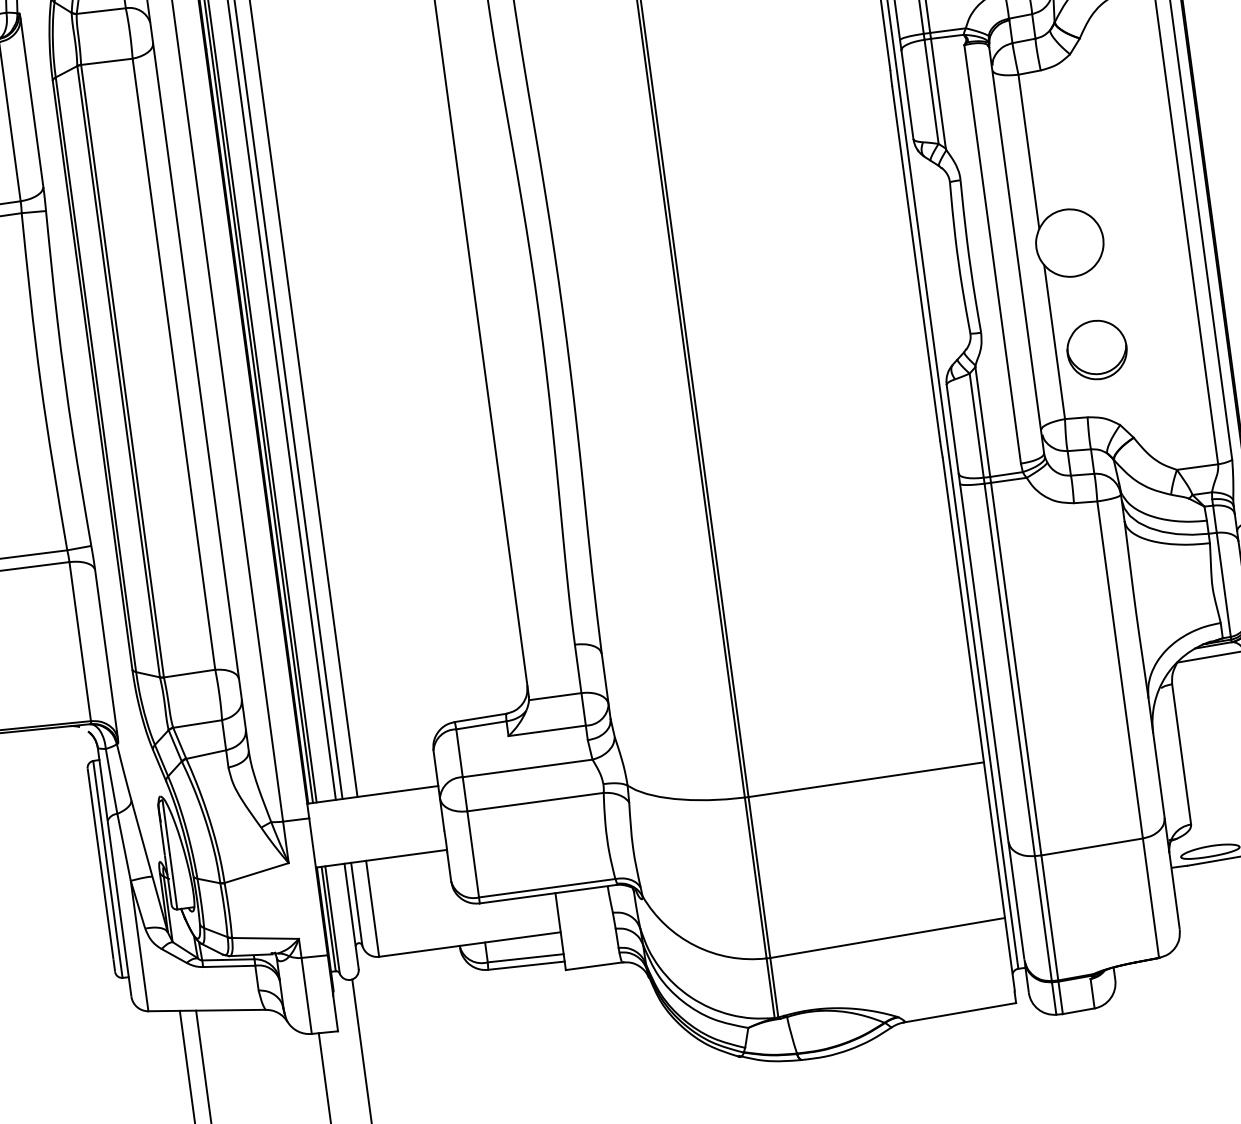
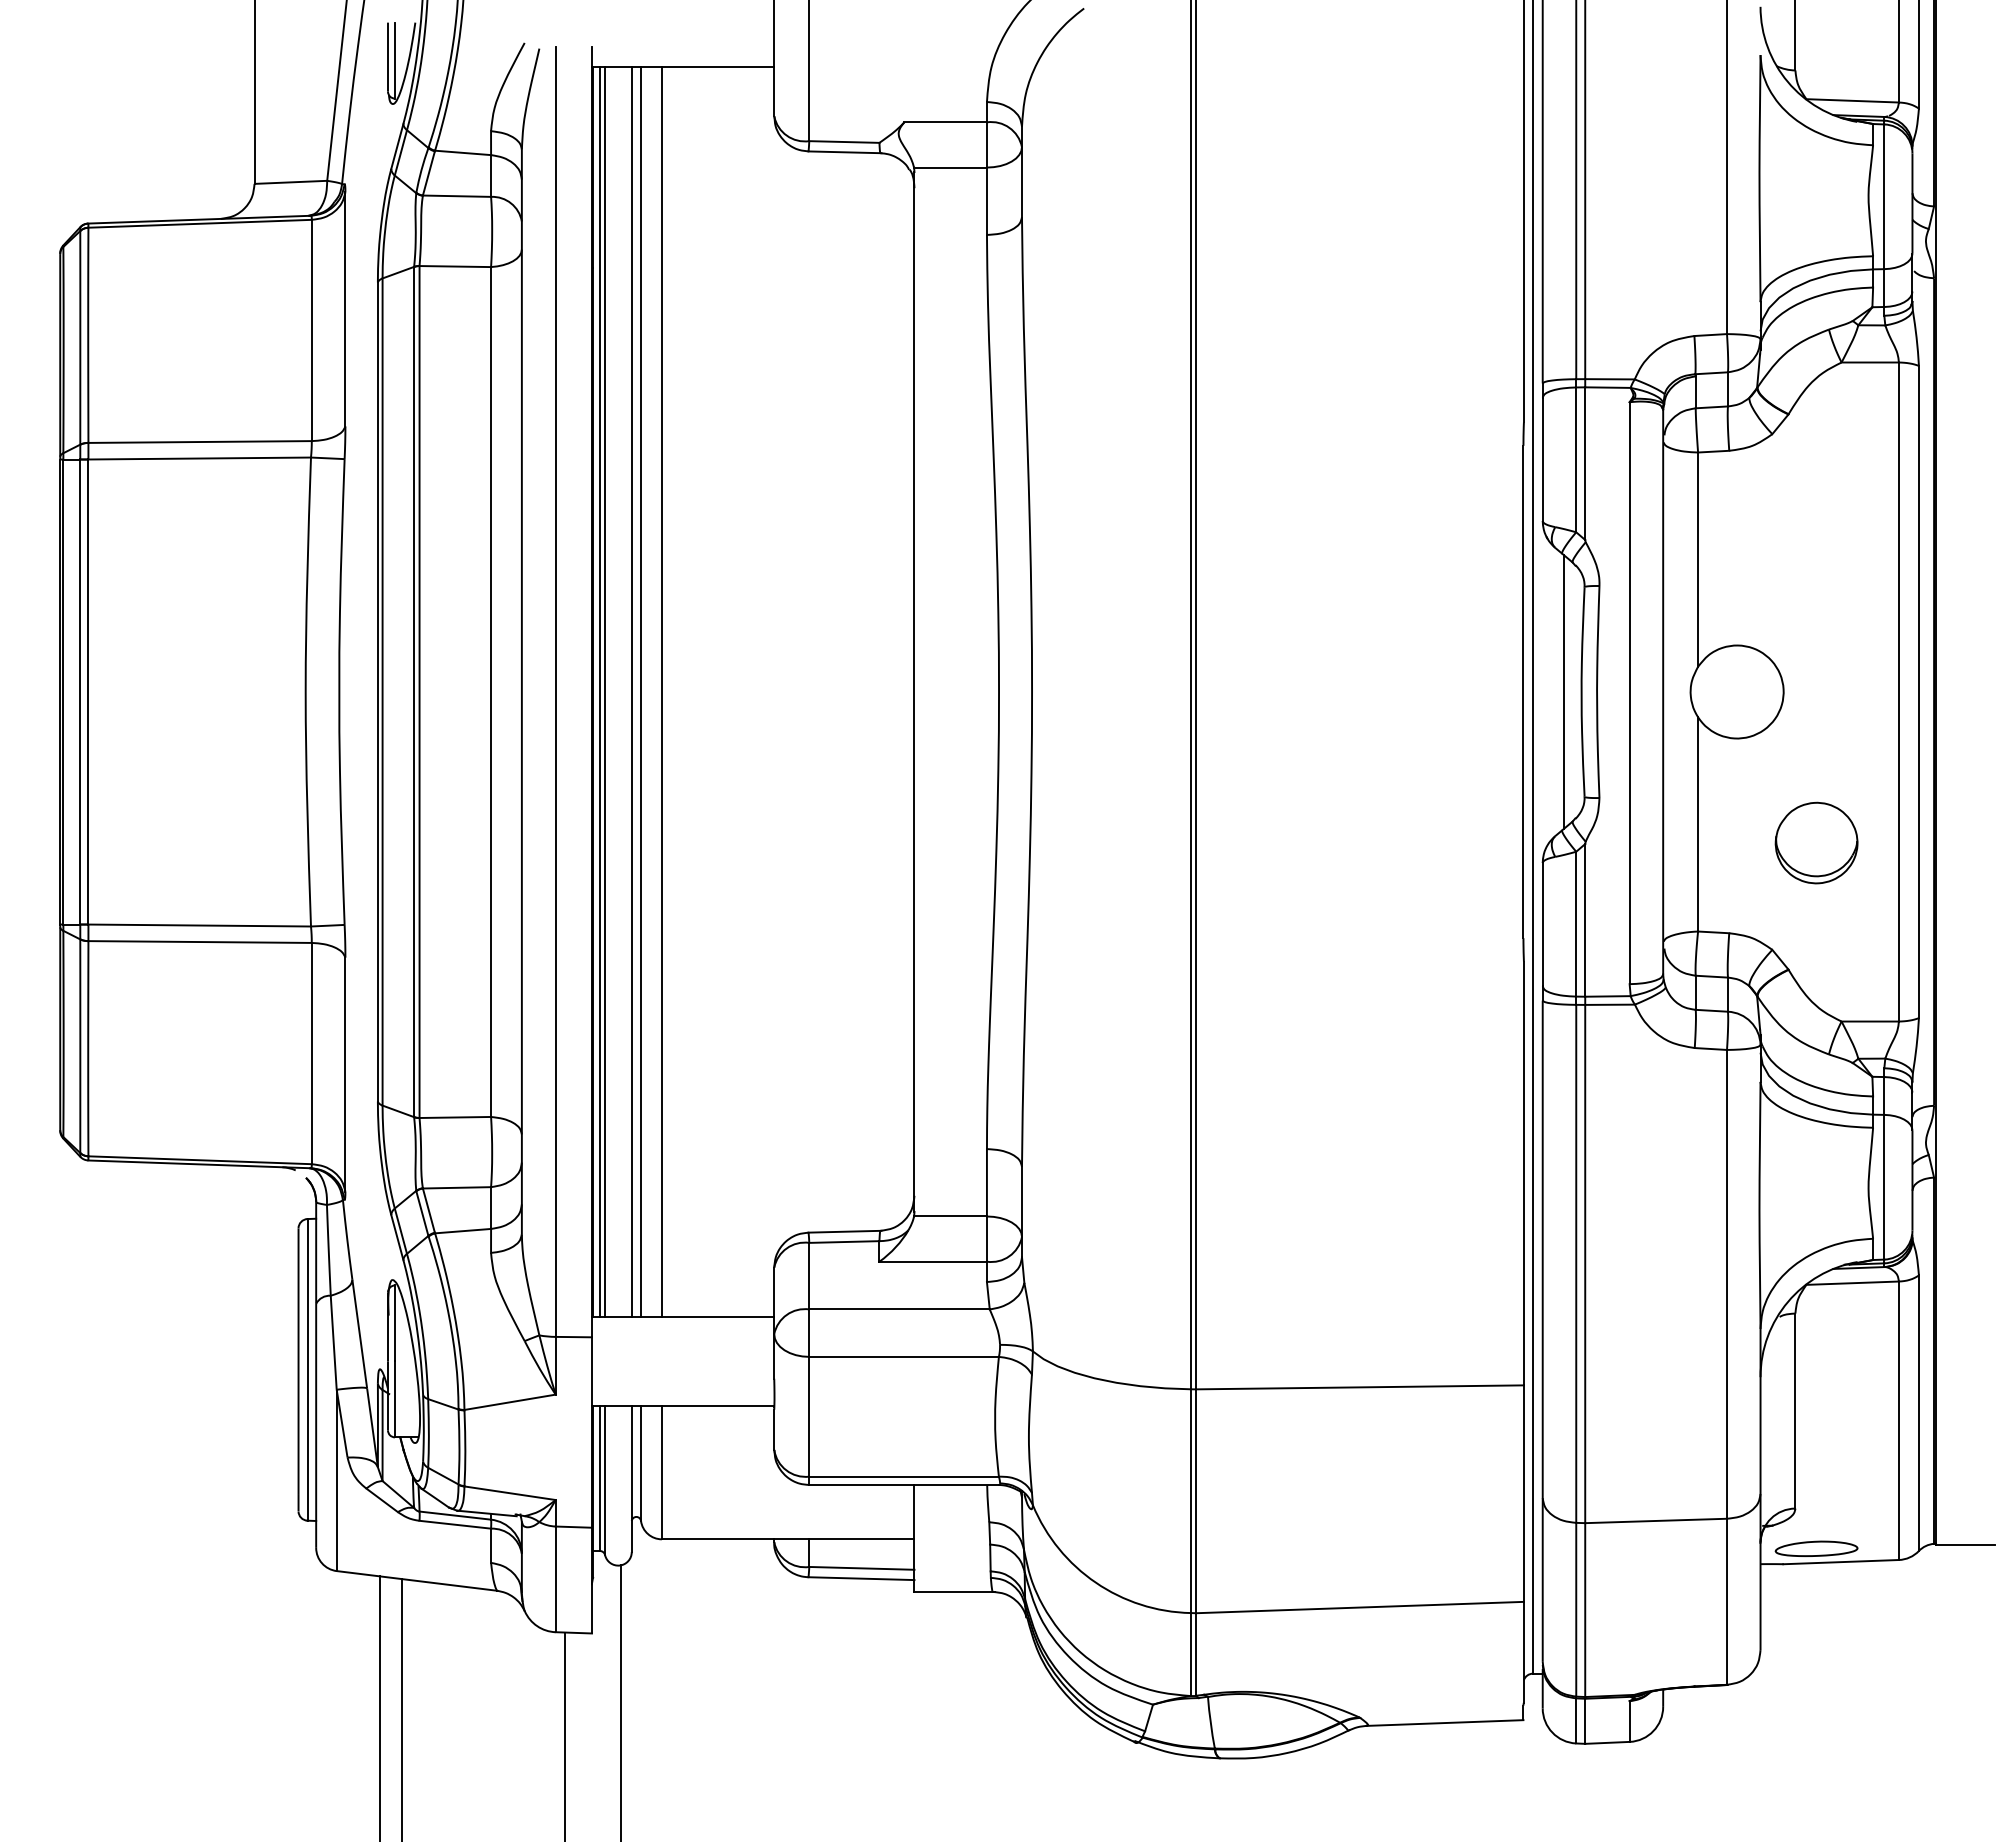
line: (945, 259) -> (1564, 691), added
part: (1096, 349) -> (1816, 842), moved

